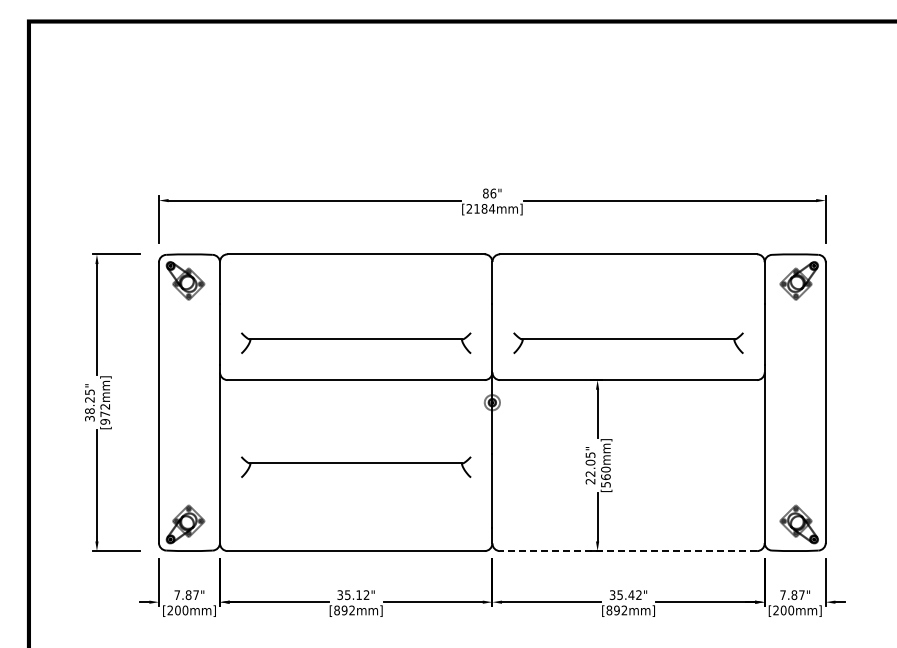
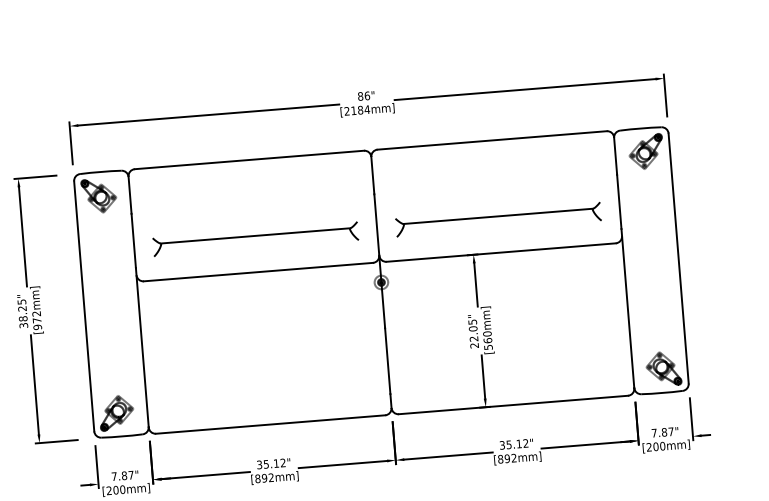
part: (356, 466) -> (264, 349), removed
line: (628, 551) -> (513, 405), dashed -> solid
text: (631, 594) -> (519, 443), 35.42" -> 35.12"

